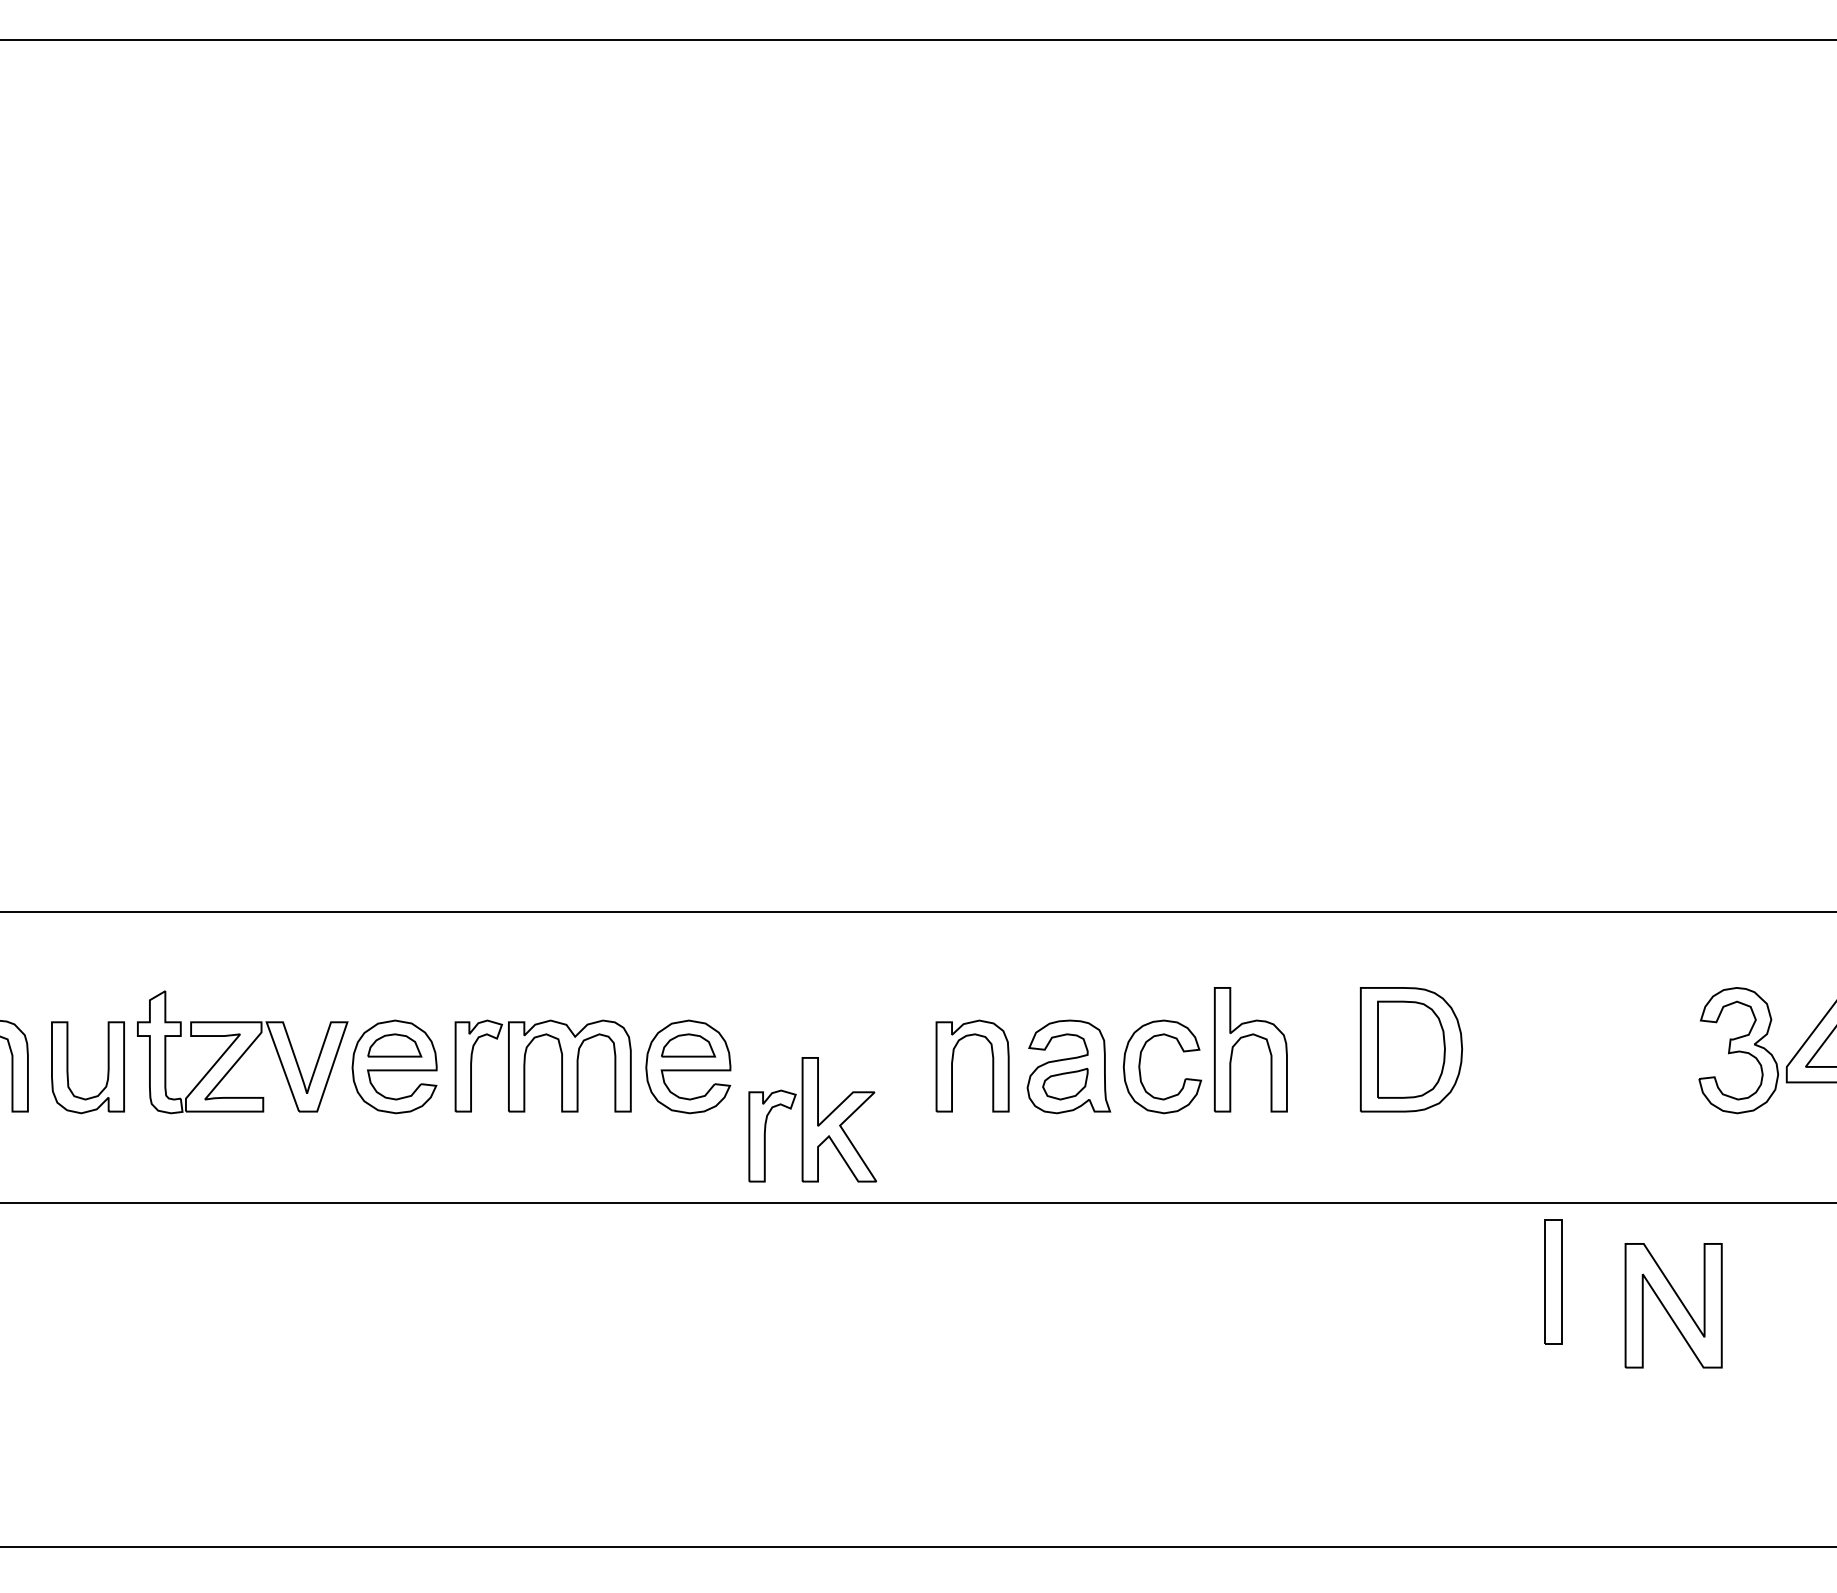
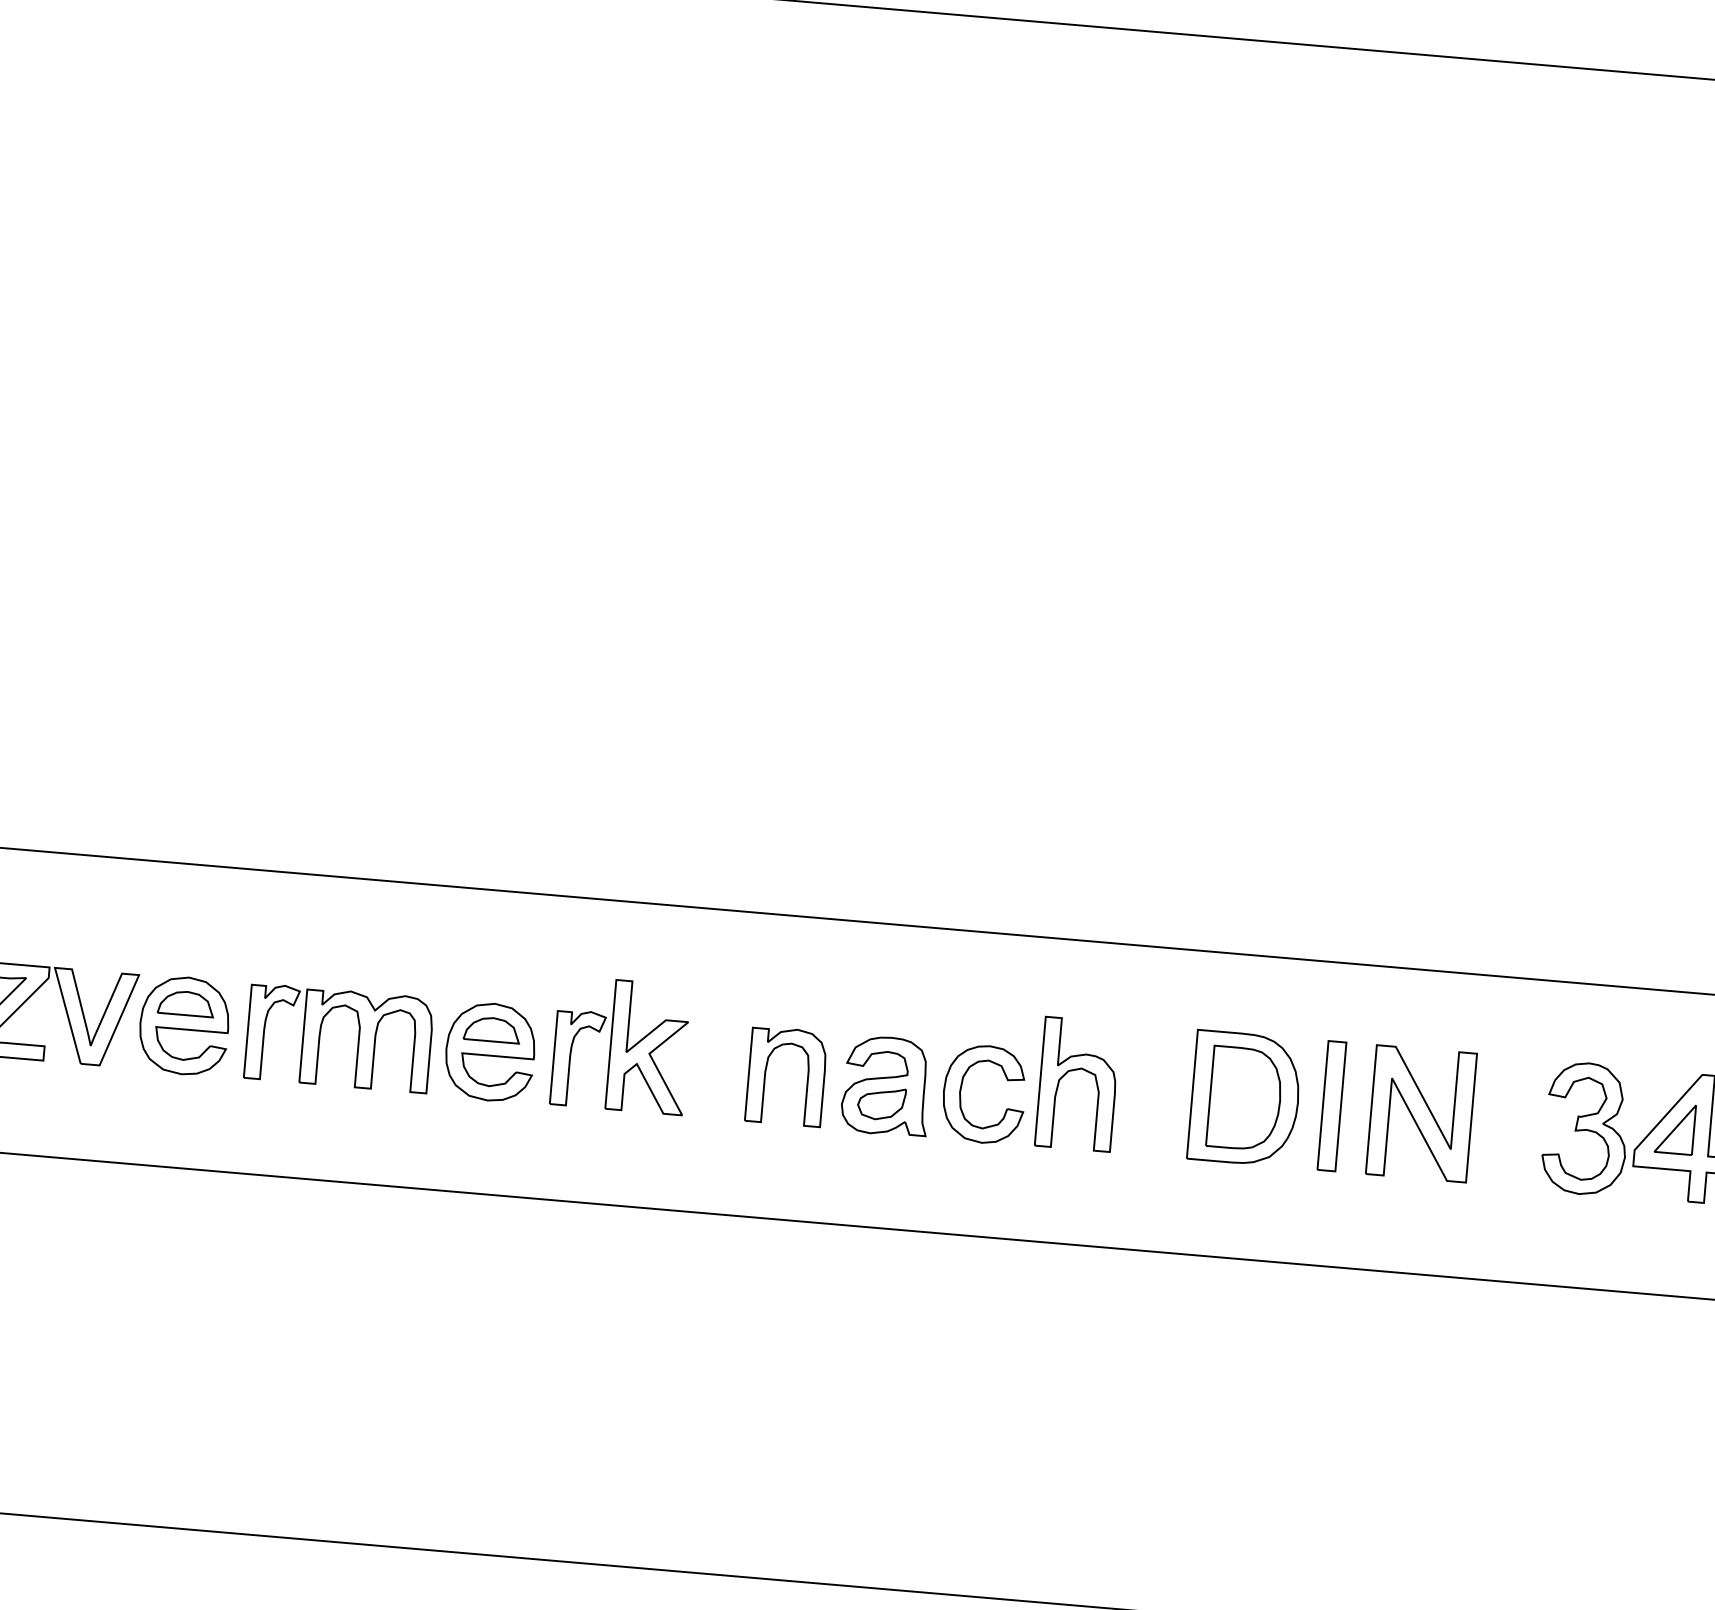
part: (812, 1119) -> (621, 1044), moved
part: (1553, 1281) -> (1331, 1105), moved
part: (1673, 1305) -> (1421, 1113), moved

